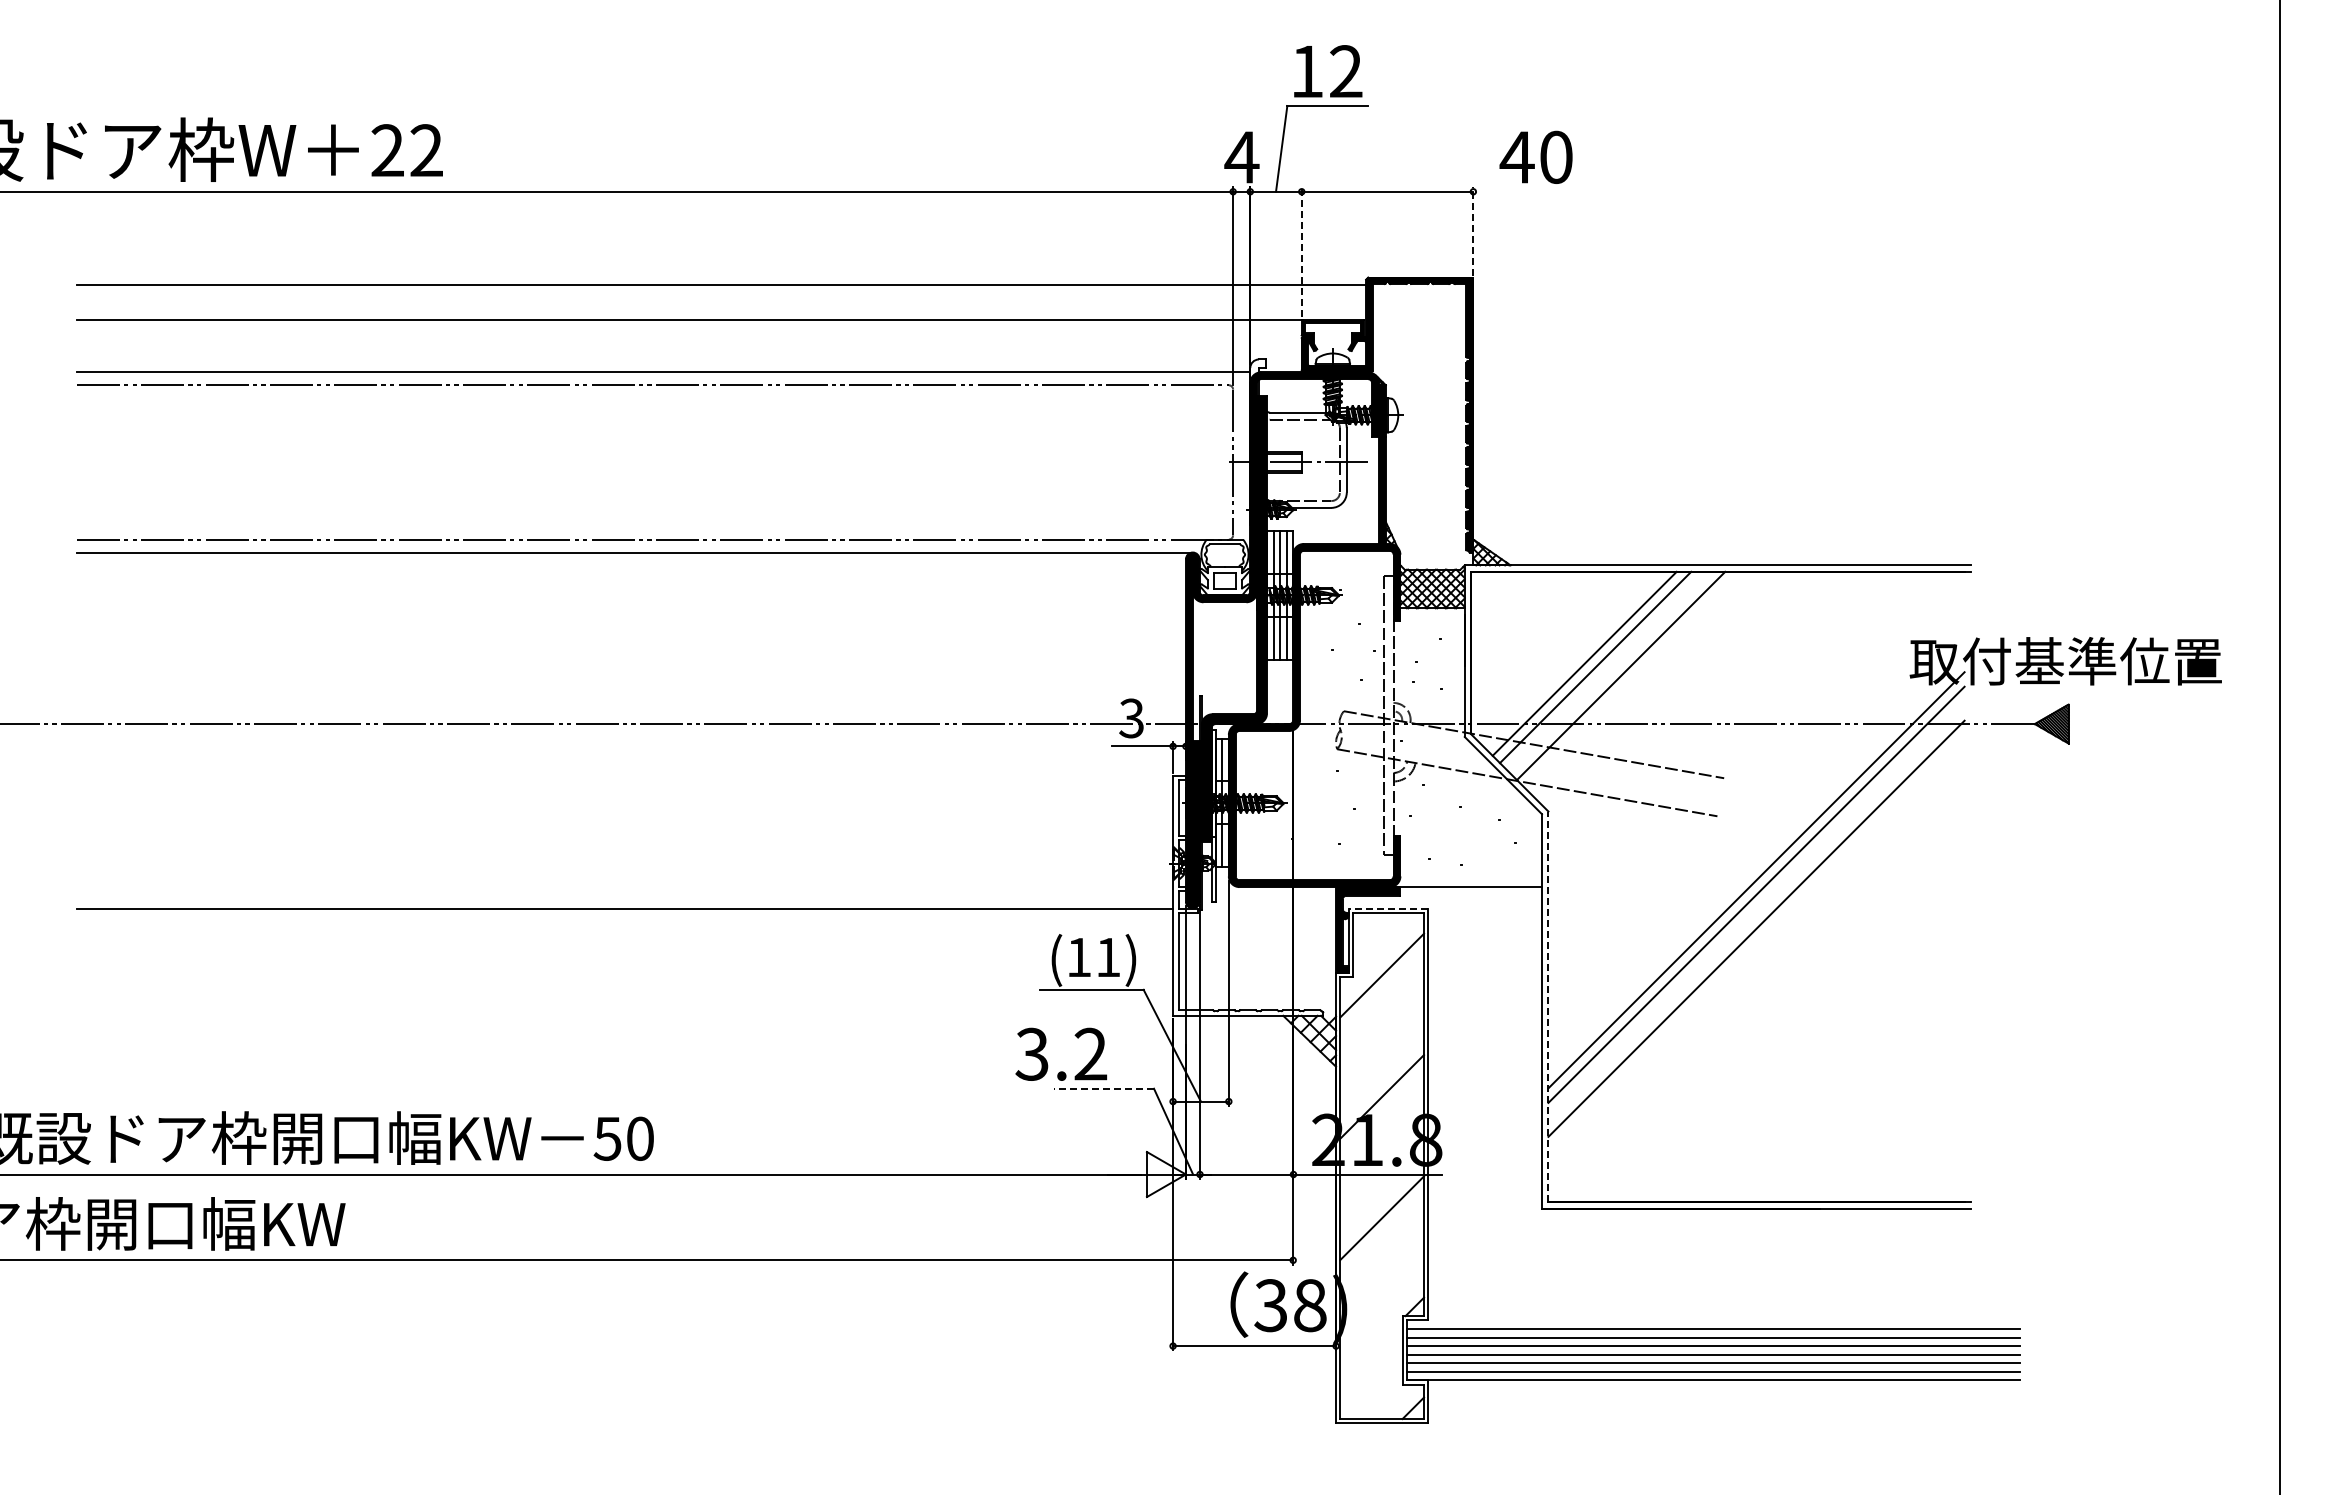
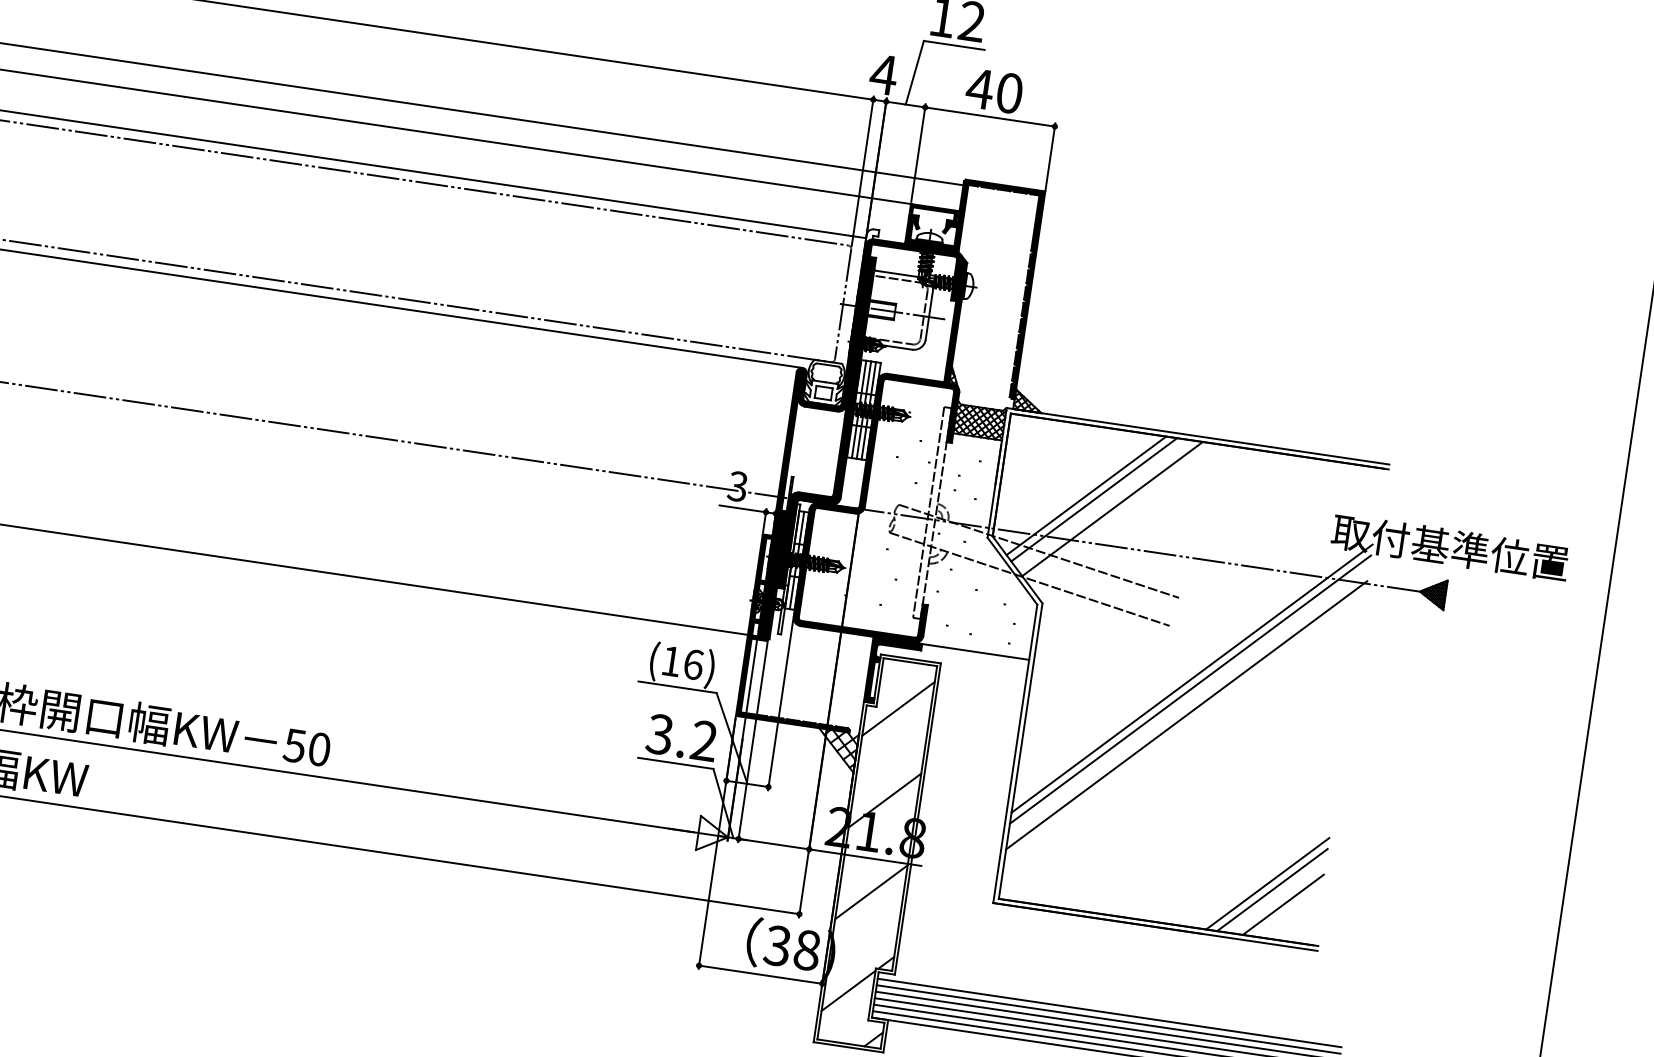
text: (1535, 156) -> (993, 90), moved
line: (1473, 231) -> (1050, 156), dashed -> solid
line: (1301, 252) -> (918, 153), dashed -> solid
fill: (1248, 895) -> (806, 633), added
line: (1388, 908) -> (910, 658), dashed -> solid
text: (1108, 957) -> (693, 664), (11) -> (16)
line: (1548, 1006) -> (1020, 750), dashed -> solid
text: (1060, 1053) -> (681, 737), moved
line: (1104, 1088) -> (676, 763), dashed -> solid
line: (1893, 1131) -> (1267, 883), added
line: (1900, 1138) -> (1272, 889), added
line: (1917, 1155) -> (1283, 904), added
line: (1371, 1350) -> (848, 991), added

